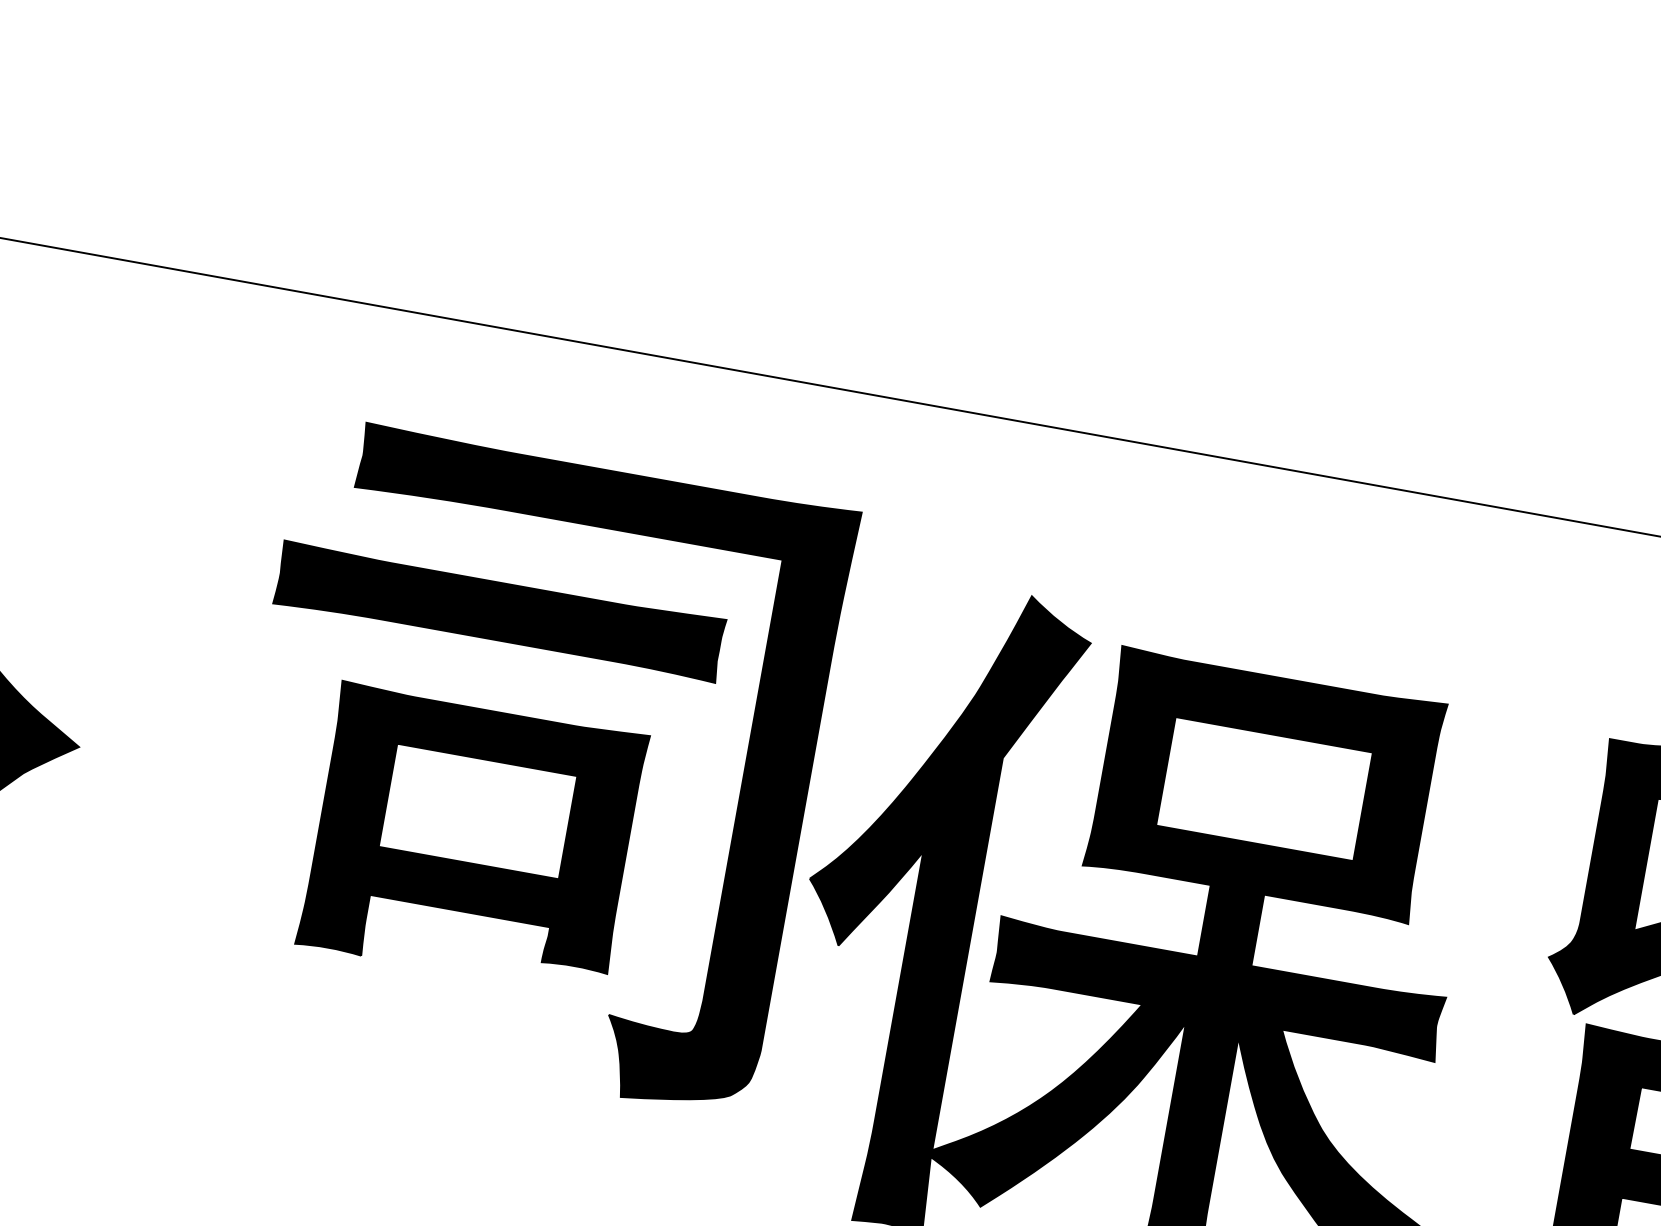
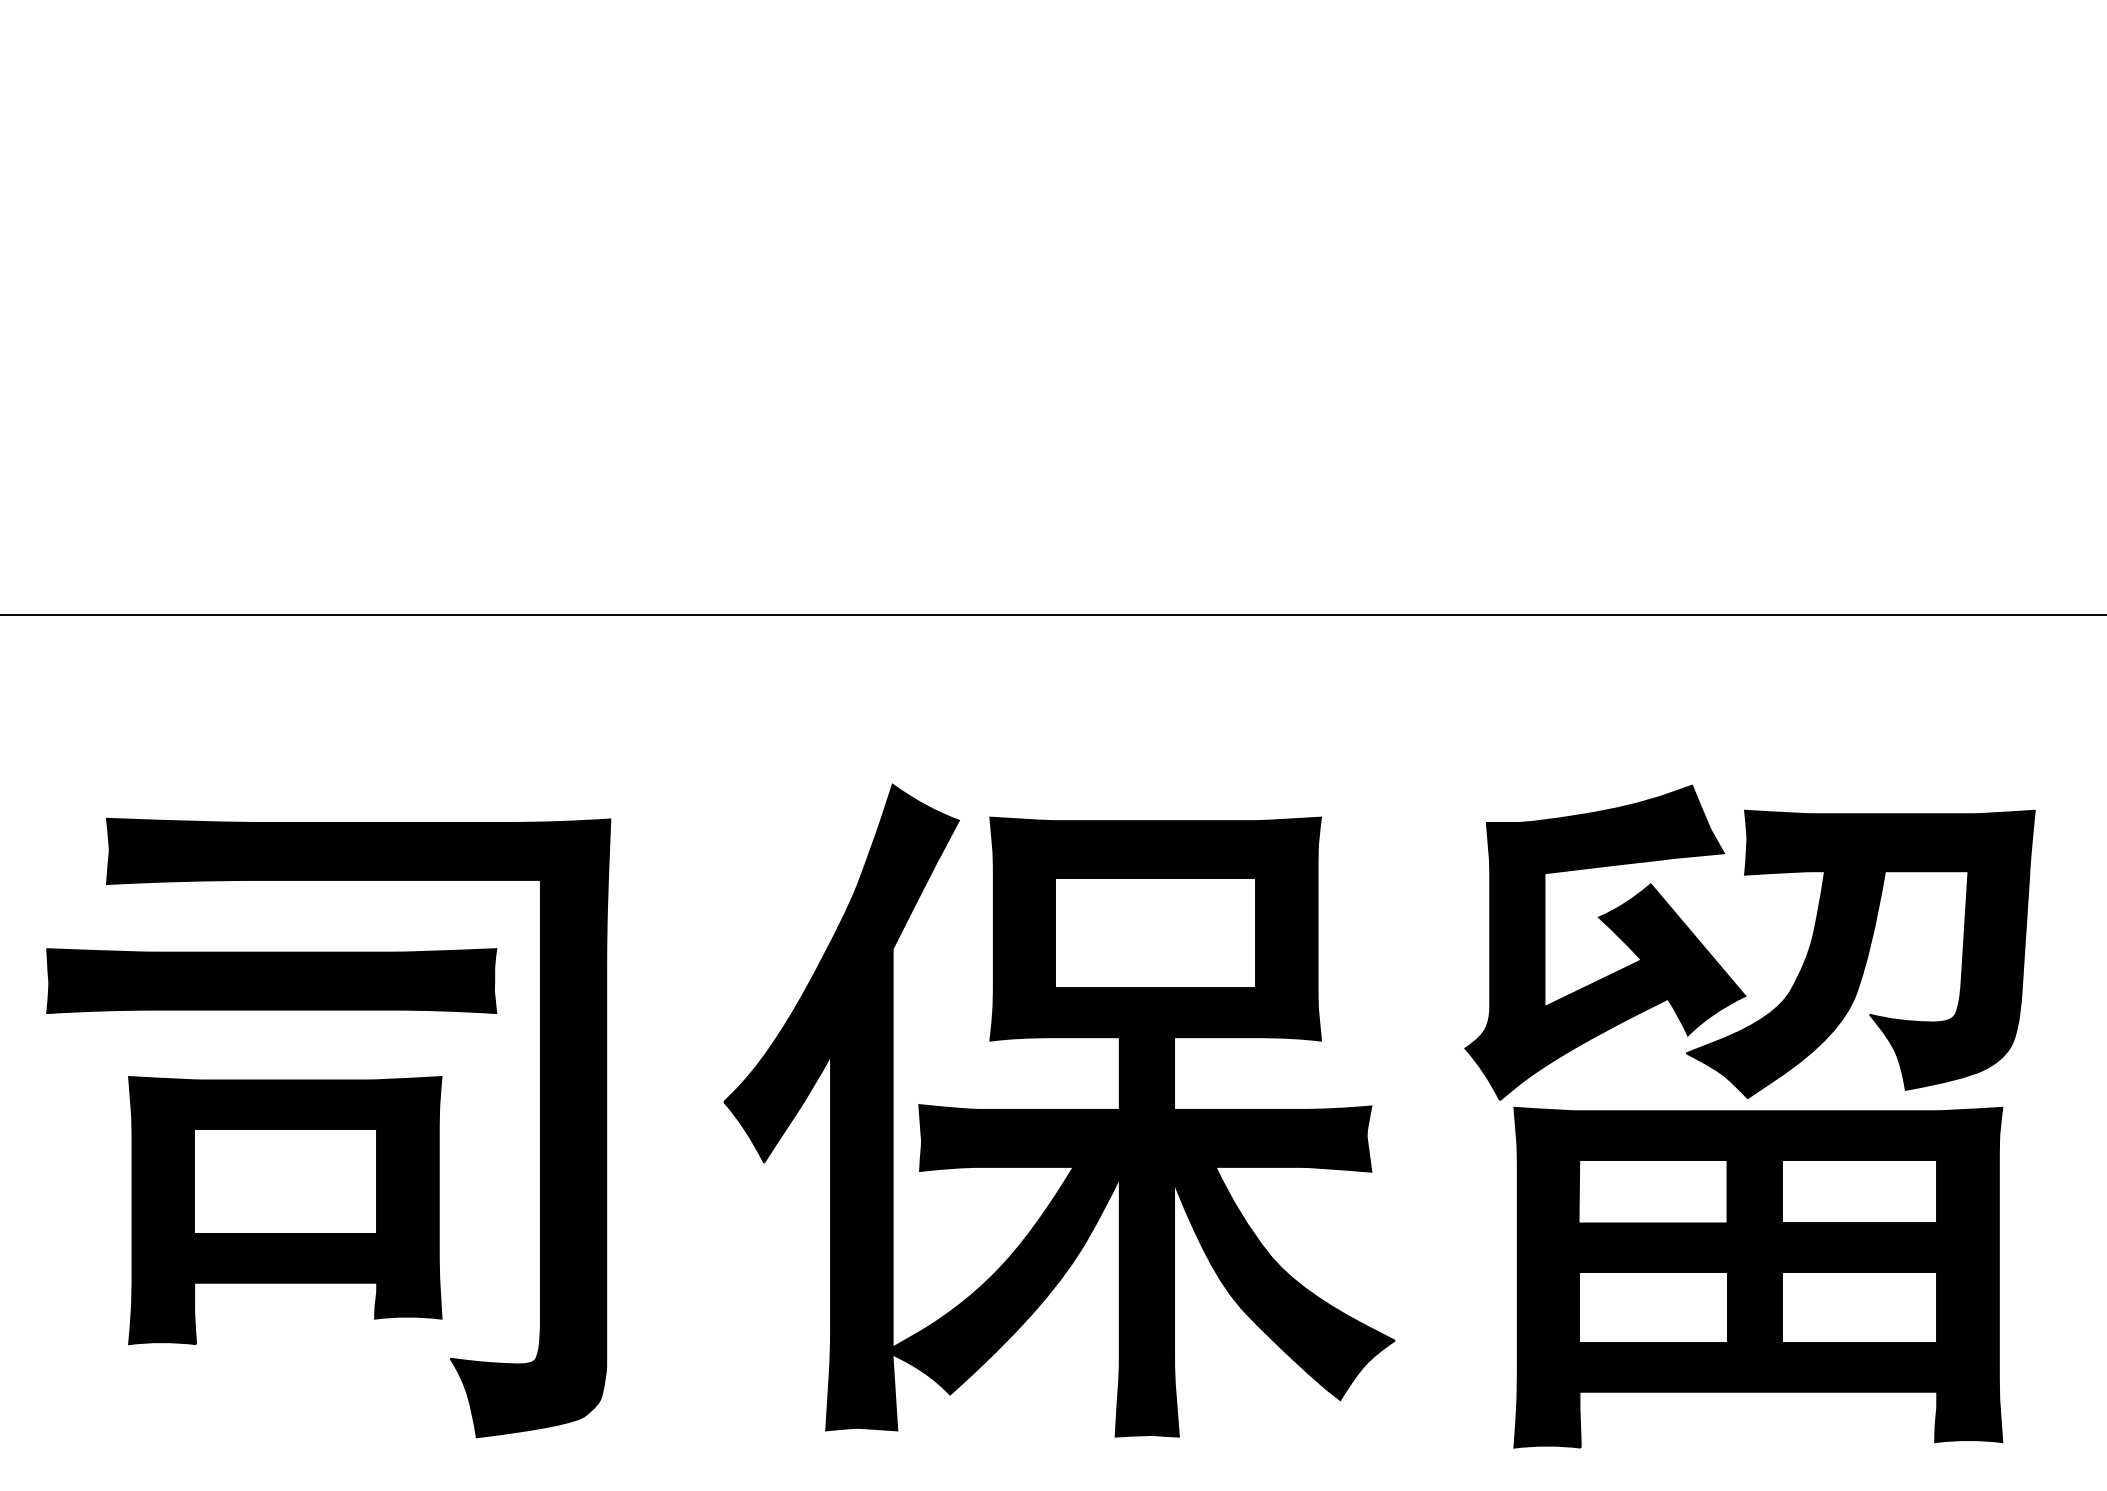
part: (529, 765) -> (328, 1127), moved

